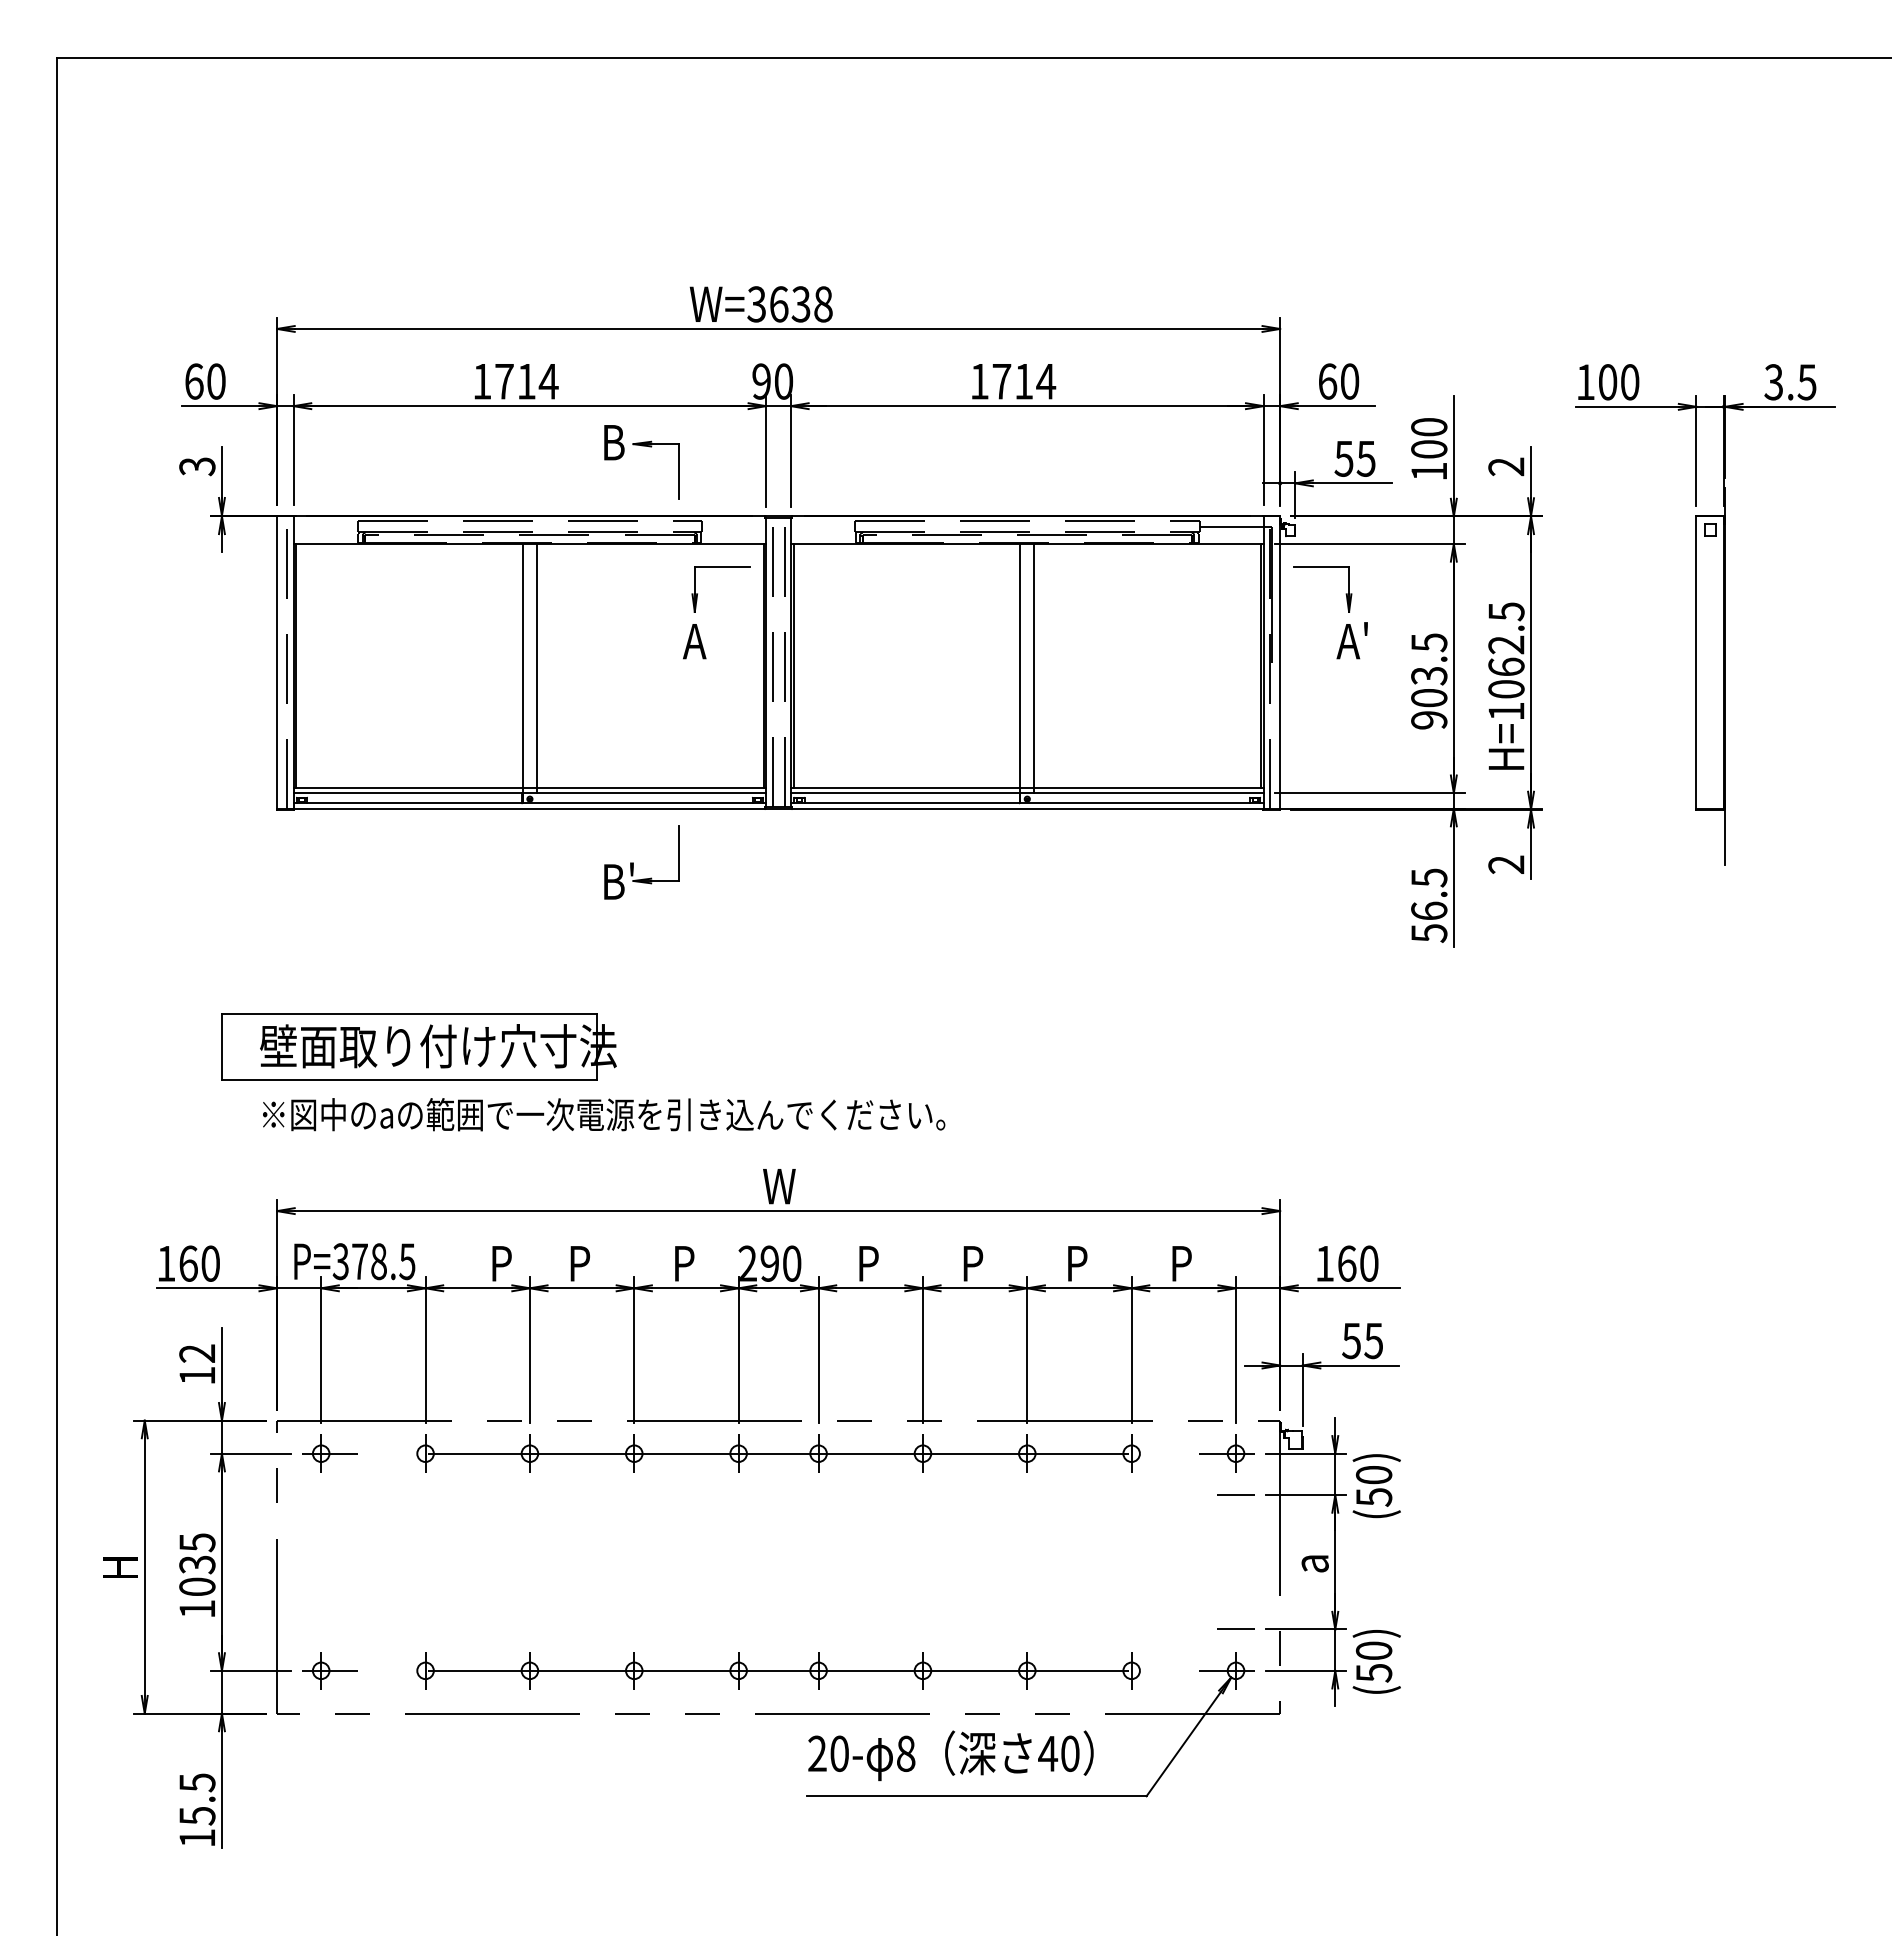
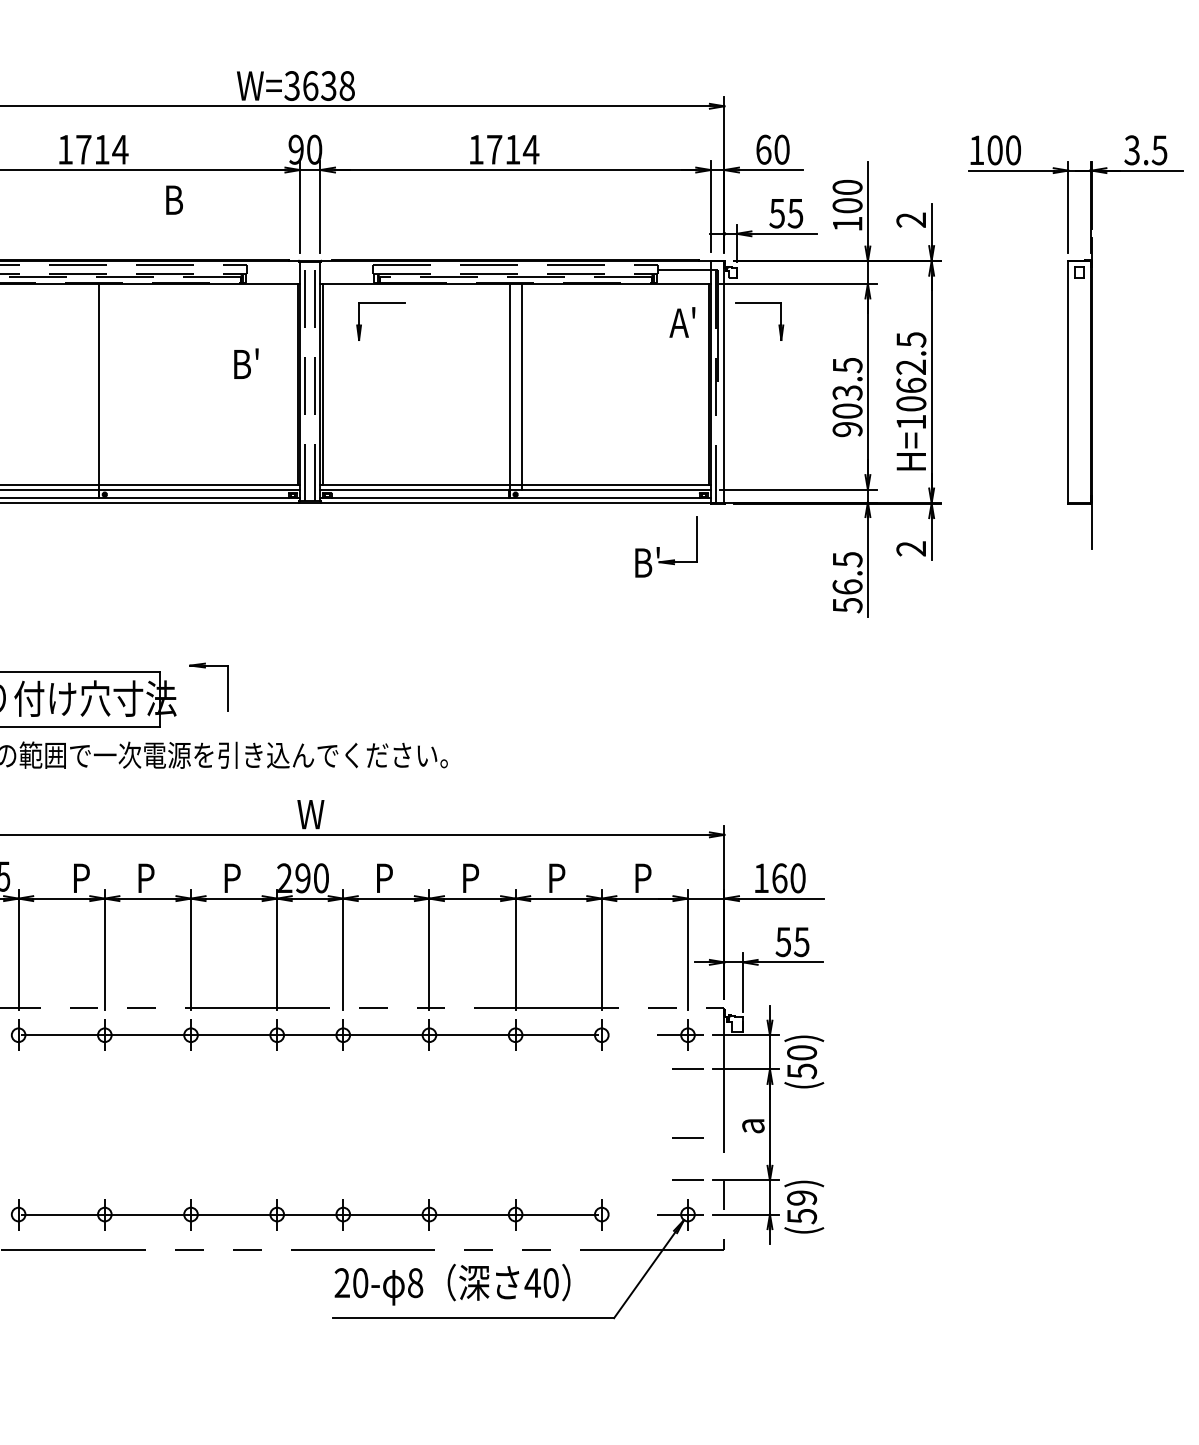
part: (651, 447) -> (205, 668), moved
part: (720, 567) -> (380, 303), moved
text: (699, 640) -> (244, 363), A -> B'
text: (1351, 640) -> (681, 322), moved
line: (537, 668) -> (111, 386), removed
part: (633, 862) -> (659, 546), moved
line: (1235, 1577) -> (687, 1137), added
text: (1374, 1650) -> (802, 1197), (50) -> (59)

